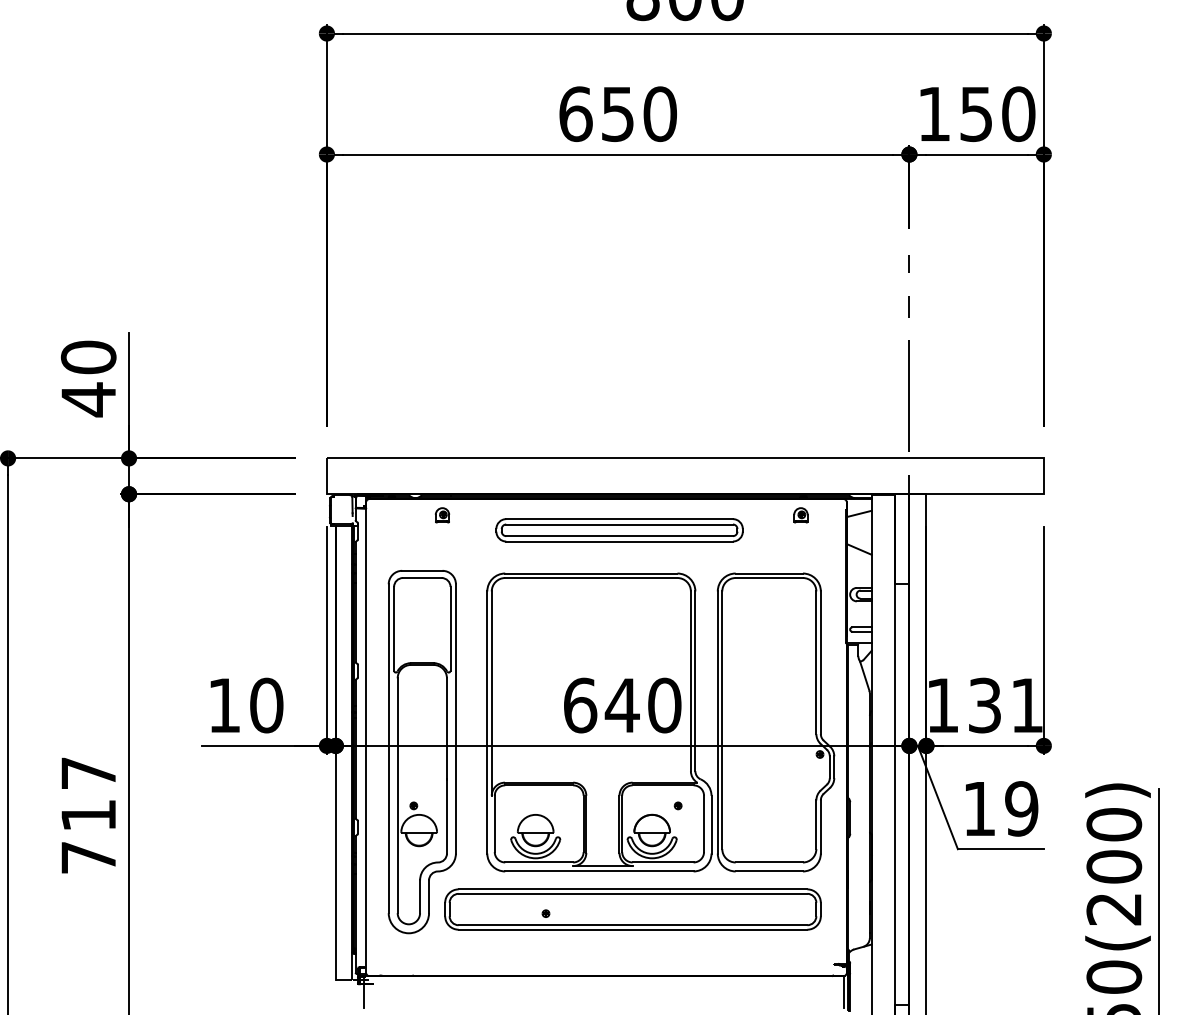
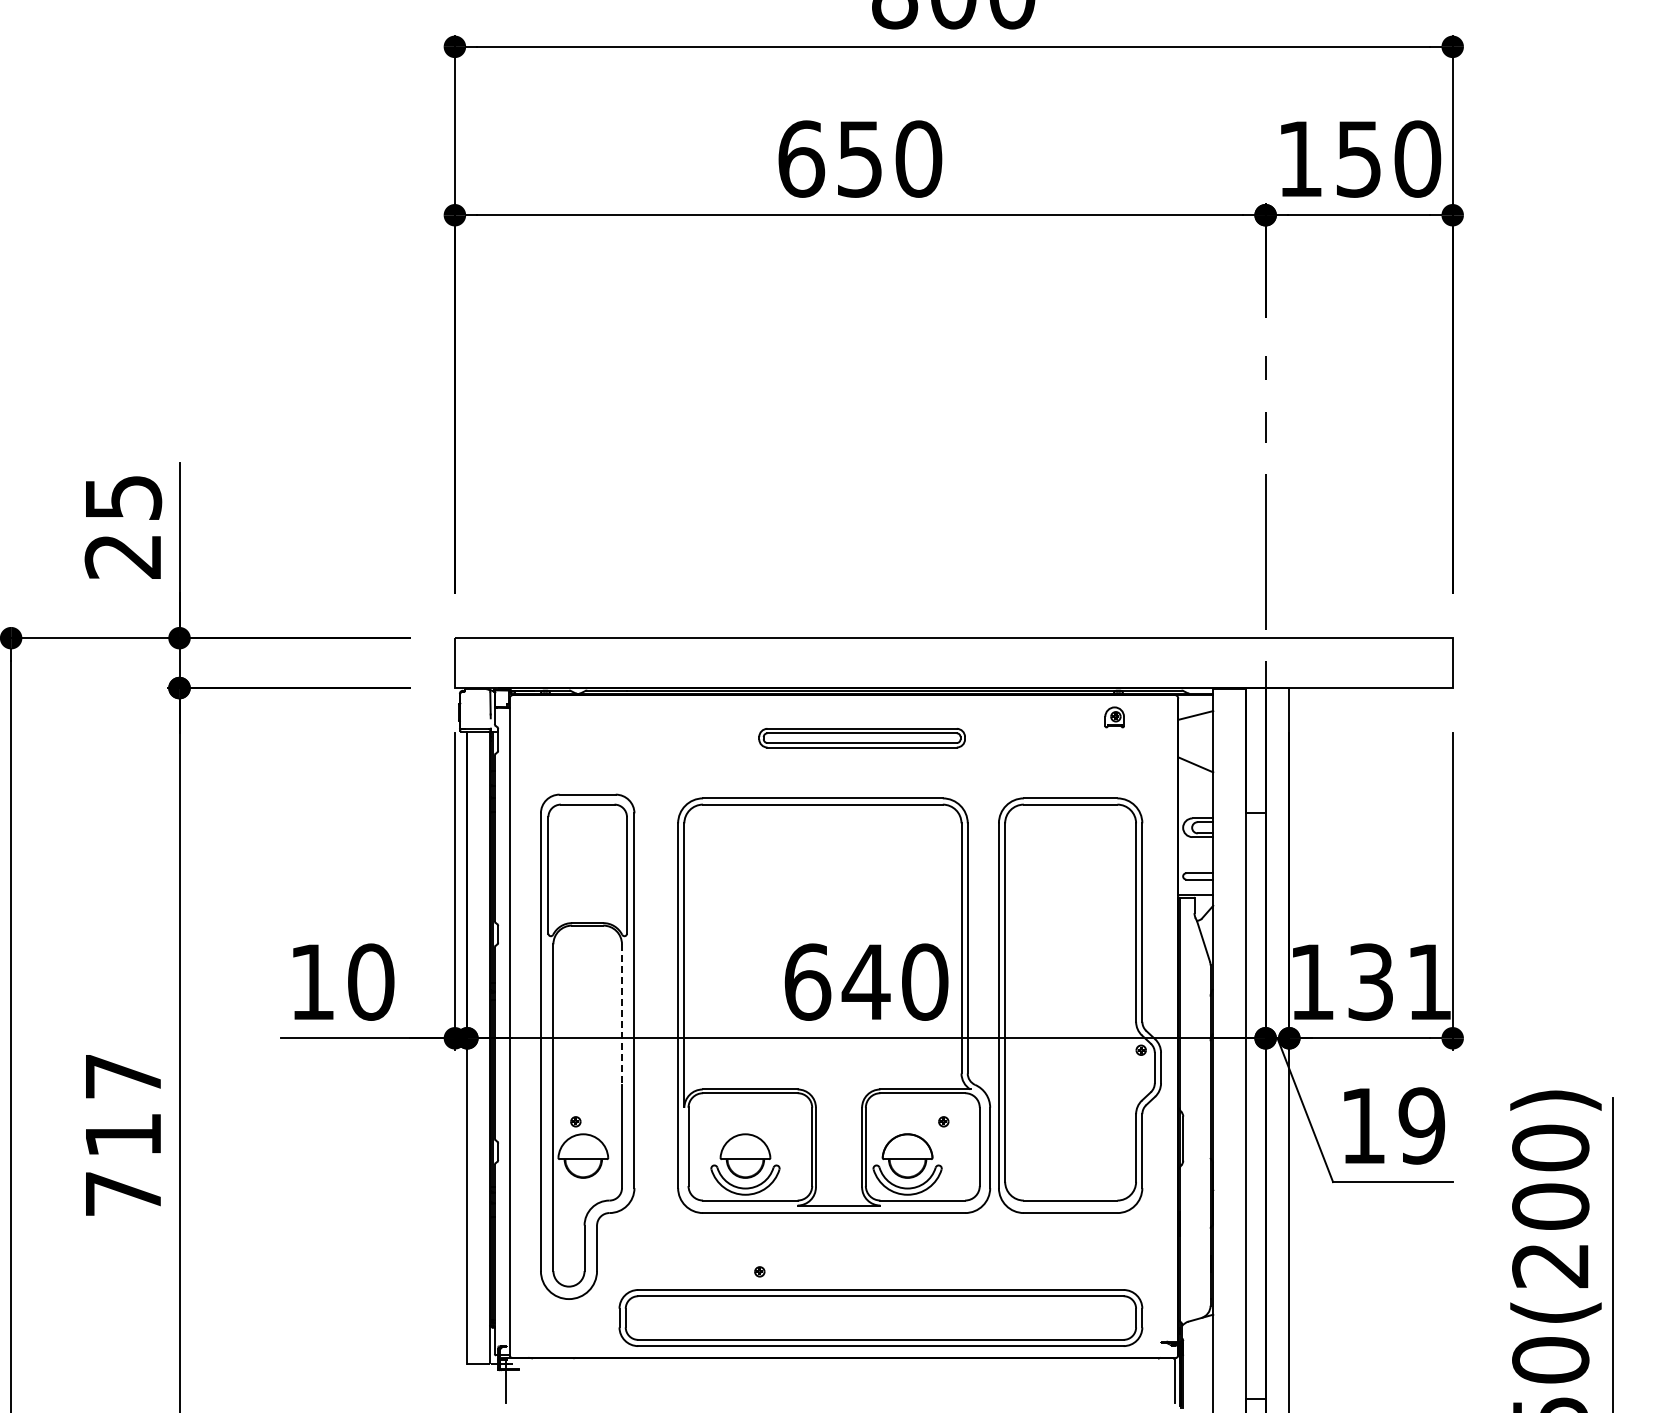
text: (88, 378) -> (123, 527), 40 -> 25
part: (442, 515) -> (615, 717), removed
part: (619, 529) -> (861, 737), size x0.6
line: (447, 728) -> (622, 1014), solid -> dashed
part: (632, 909) -> (880, 1317), moved

